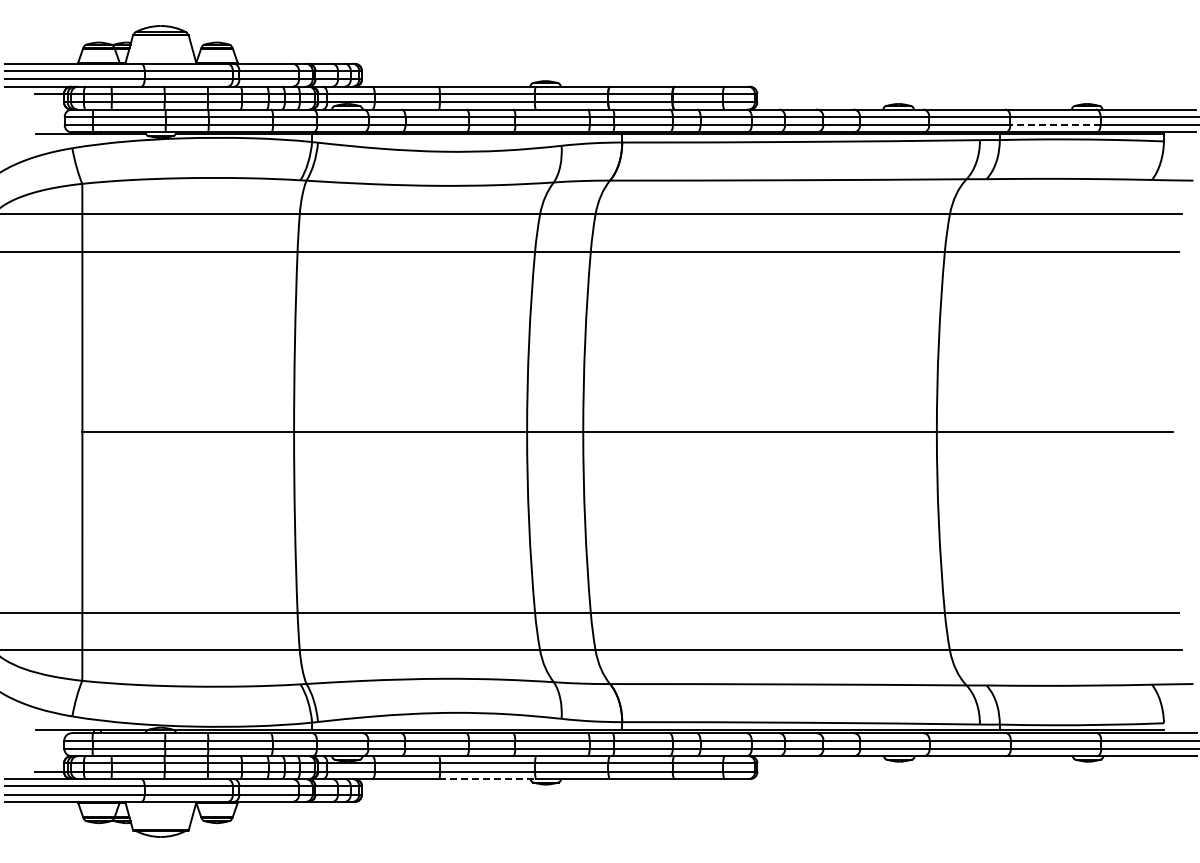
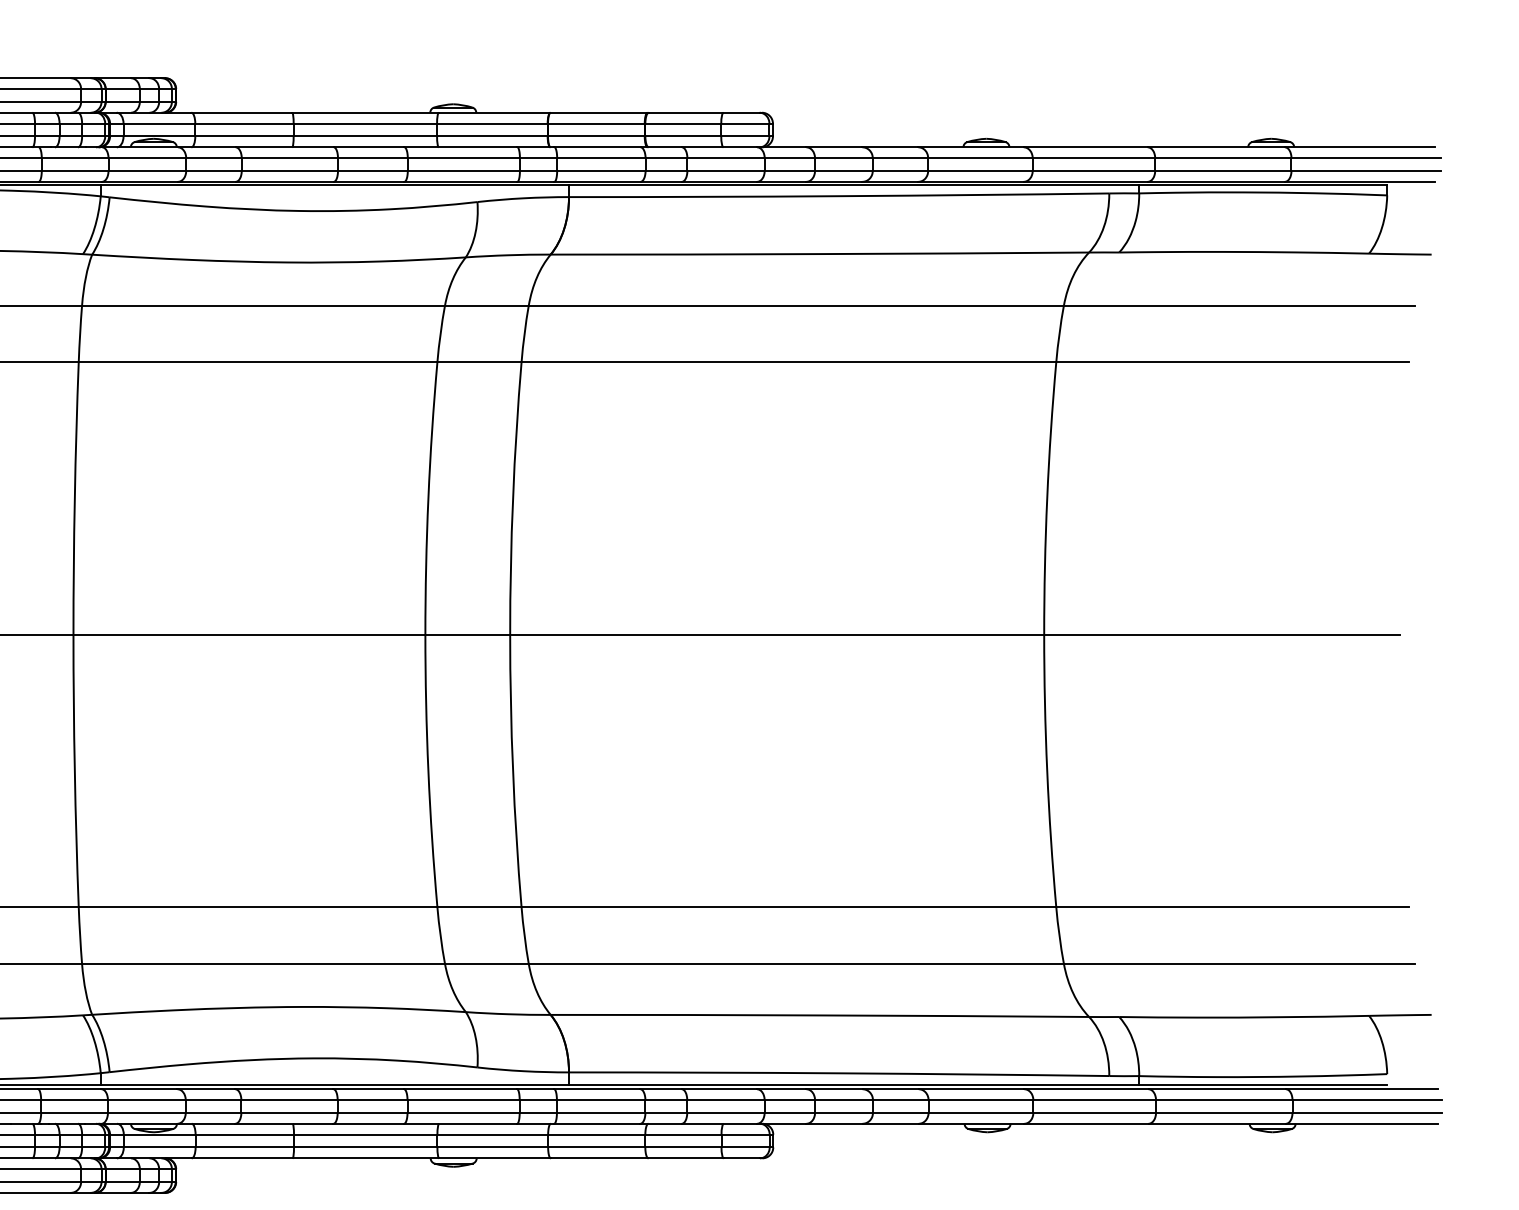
line: (1054, 125) -> (1221, 171), dashed -> solid
line: (488, 779) -> (367, 1159), dashed -> solid

